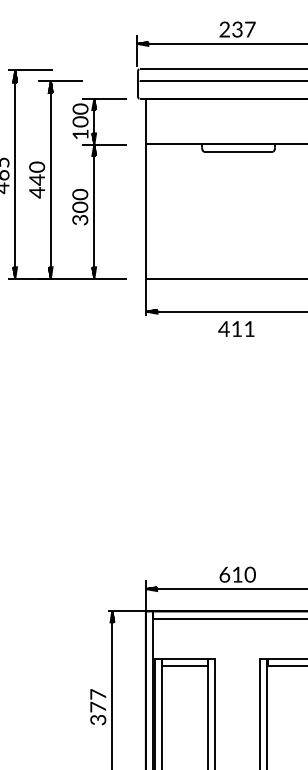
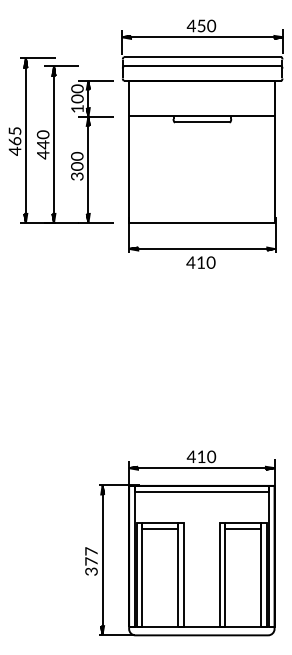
text: (237, 28) -> (201, 25), 237 -> 450
text: (248, 328) -> (210, 262), 411 -> 410
text: (223, 574) -> (190, 456), 610 -> 410

